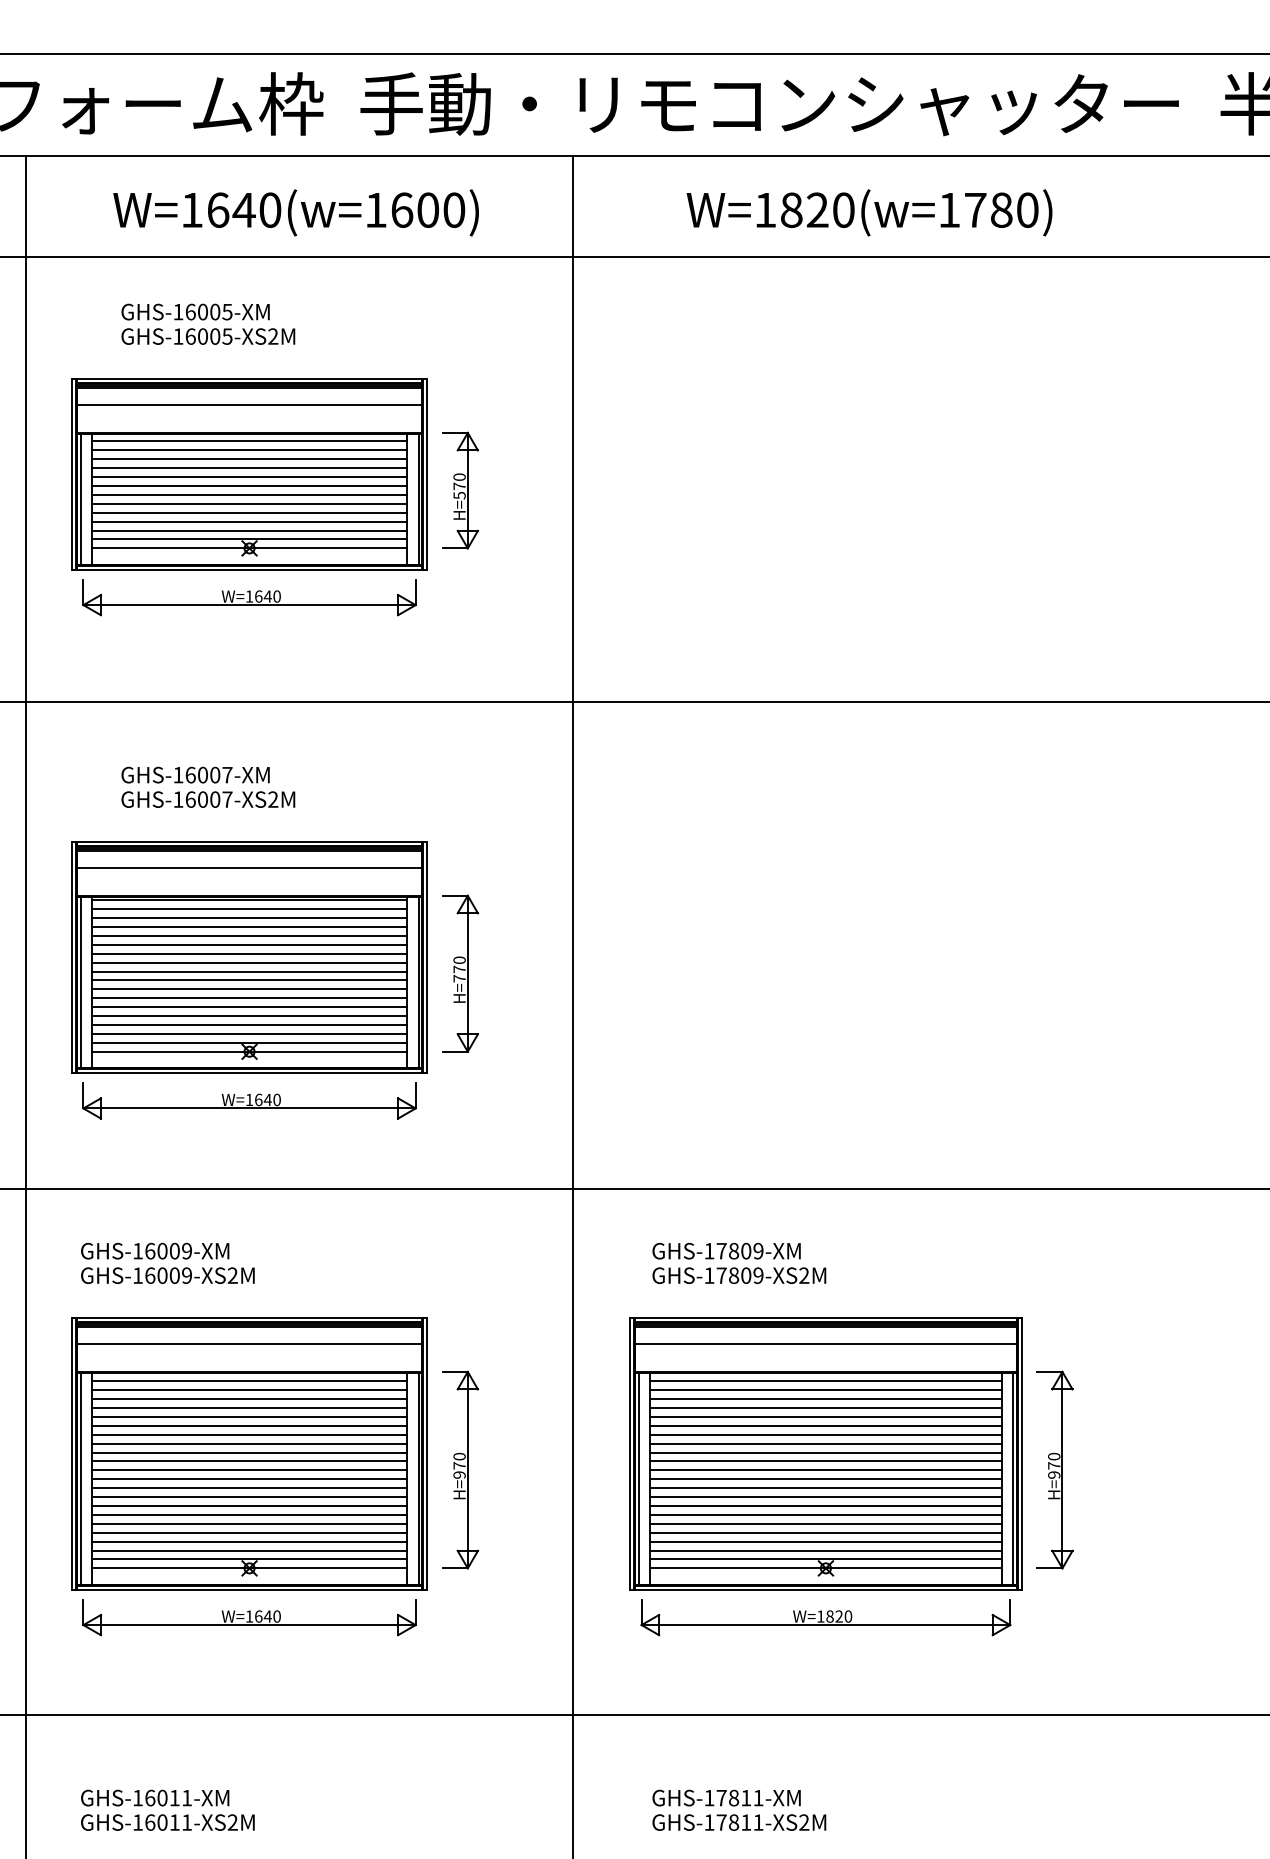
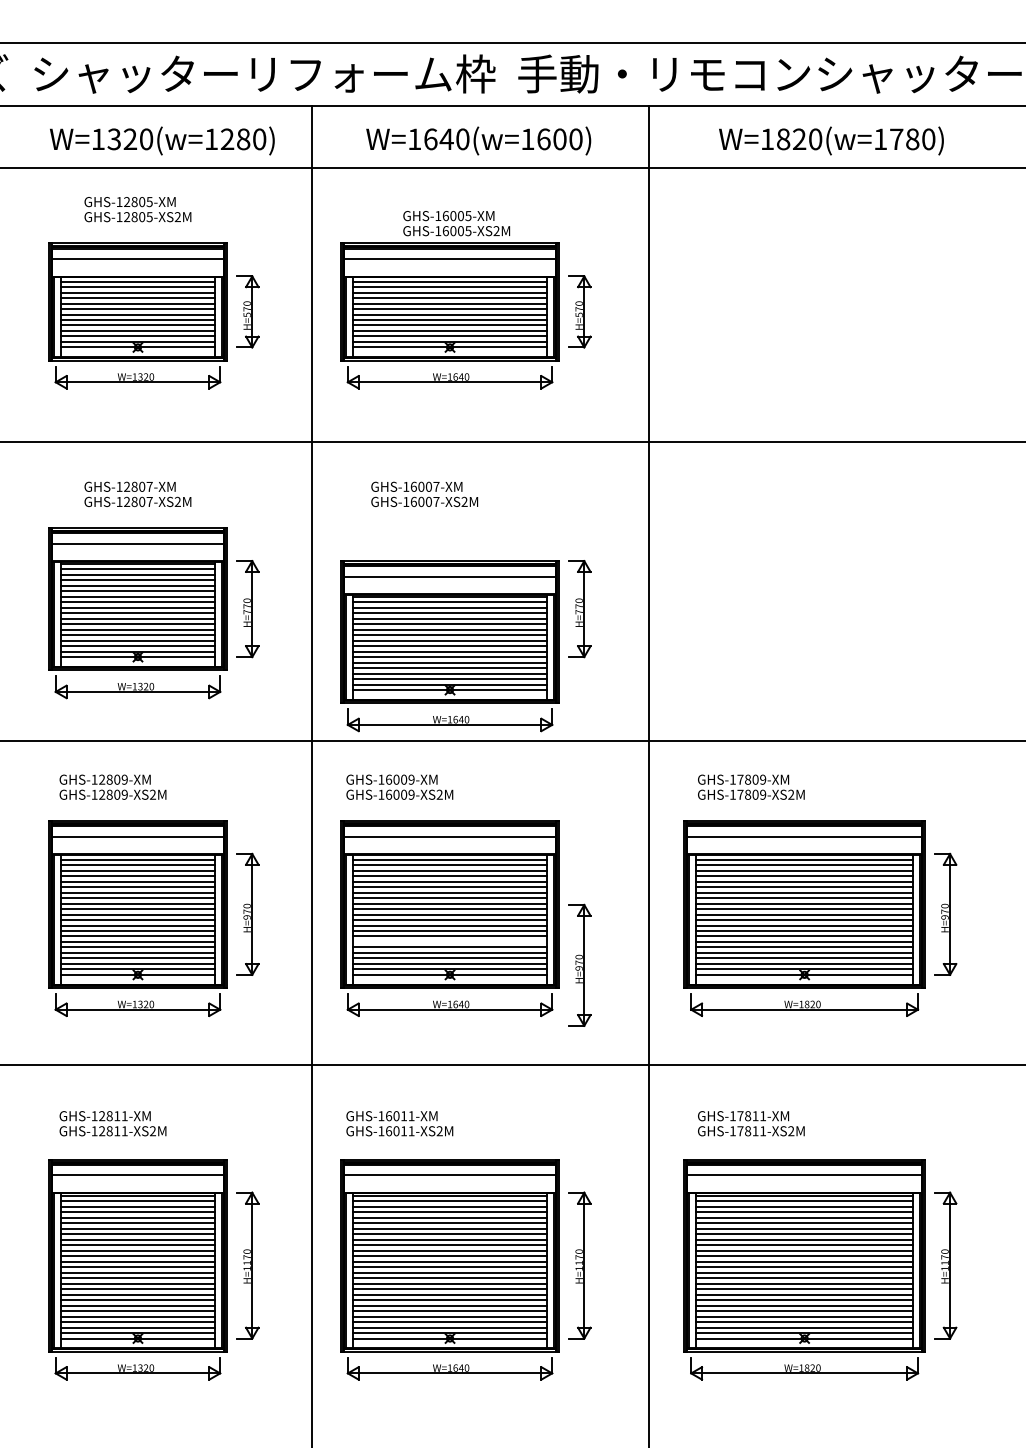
text: (208, 324) -> (456, 223), moved
part: (248, 980) -> (449, 646), moved
part: (460, 1468) -> (579, 964), moved
line: (248, 1514) -> (449, 941), removed

